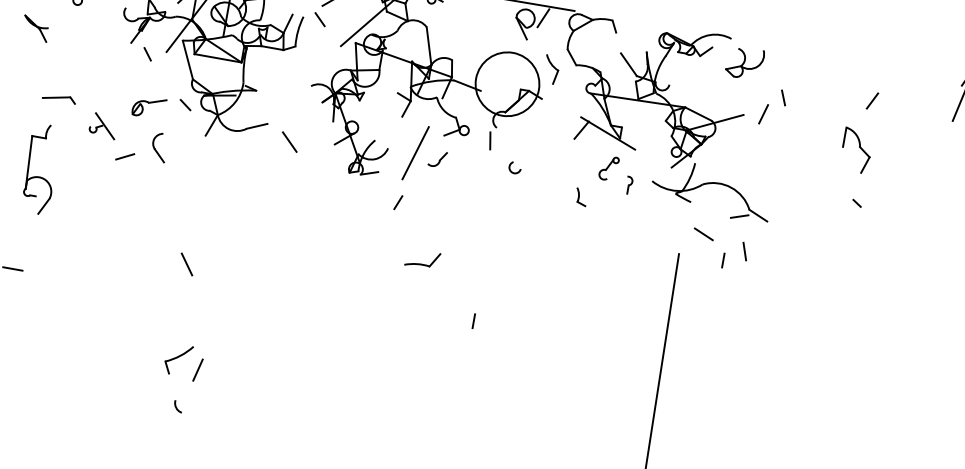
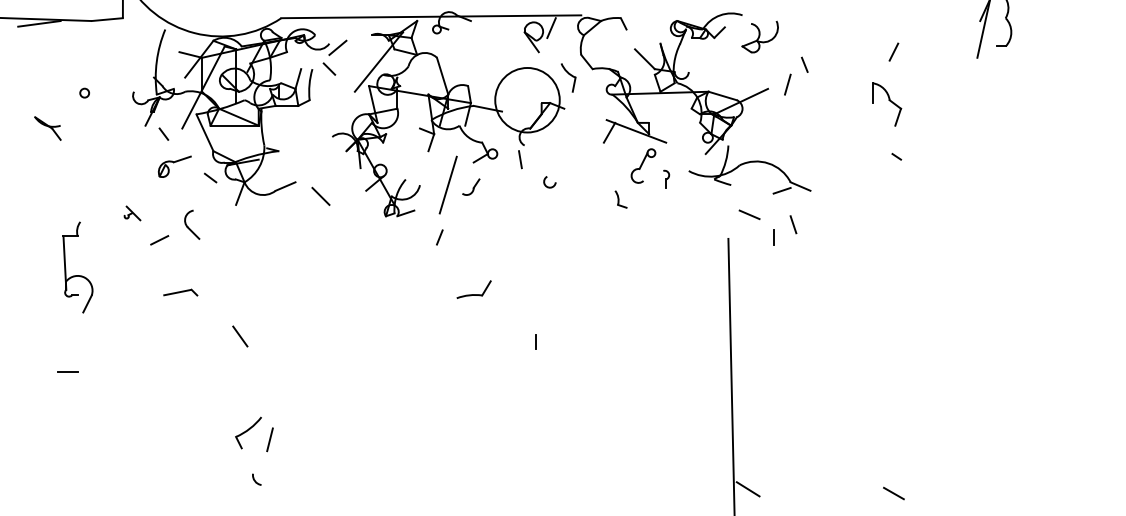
part: (59, 98) -> (180, 292), moved
part: (148, 107) -> (174, 166), moved
part: (103, 126) -> (132, 213), size x0.6
part: (609, 167) -> (643, 165), size x1.4

